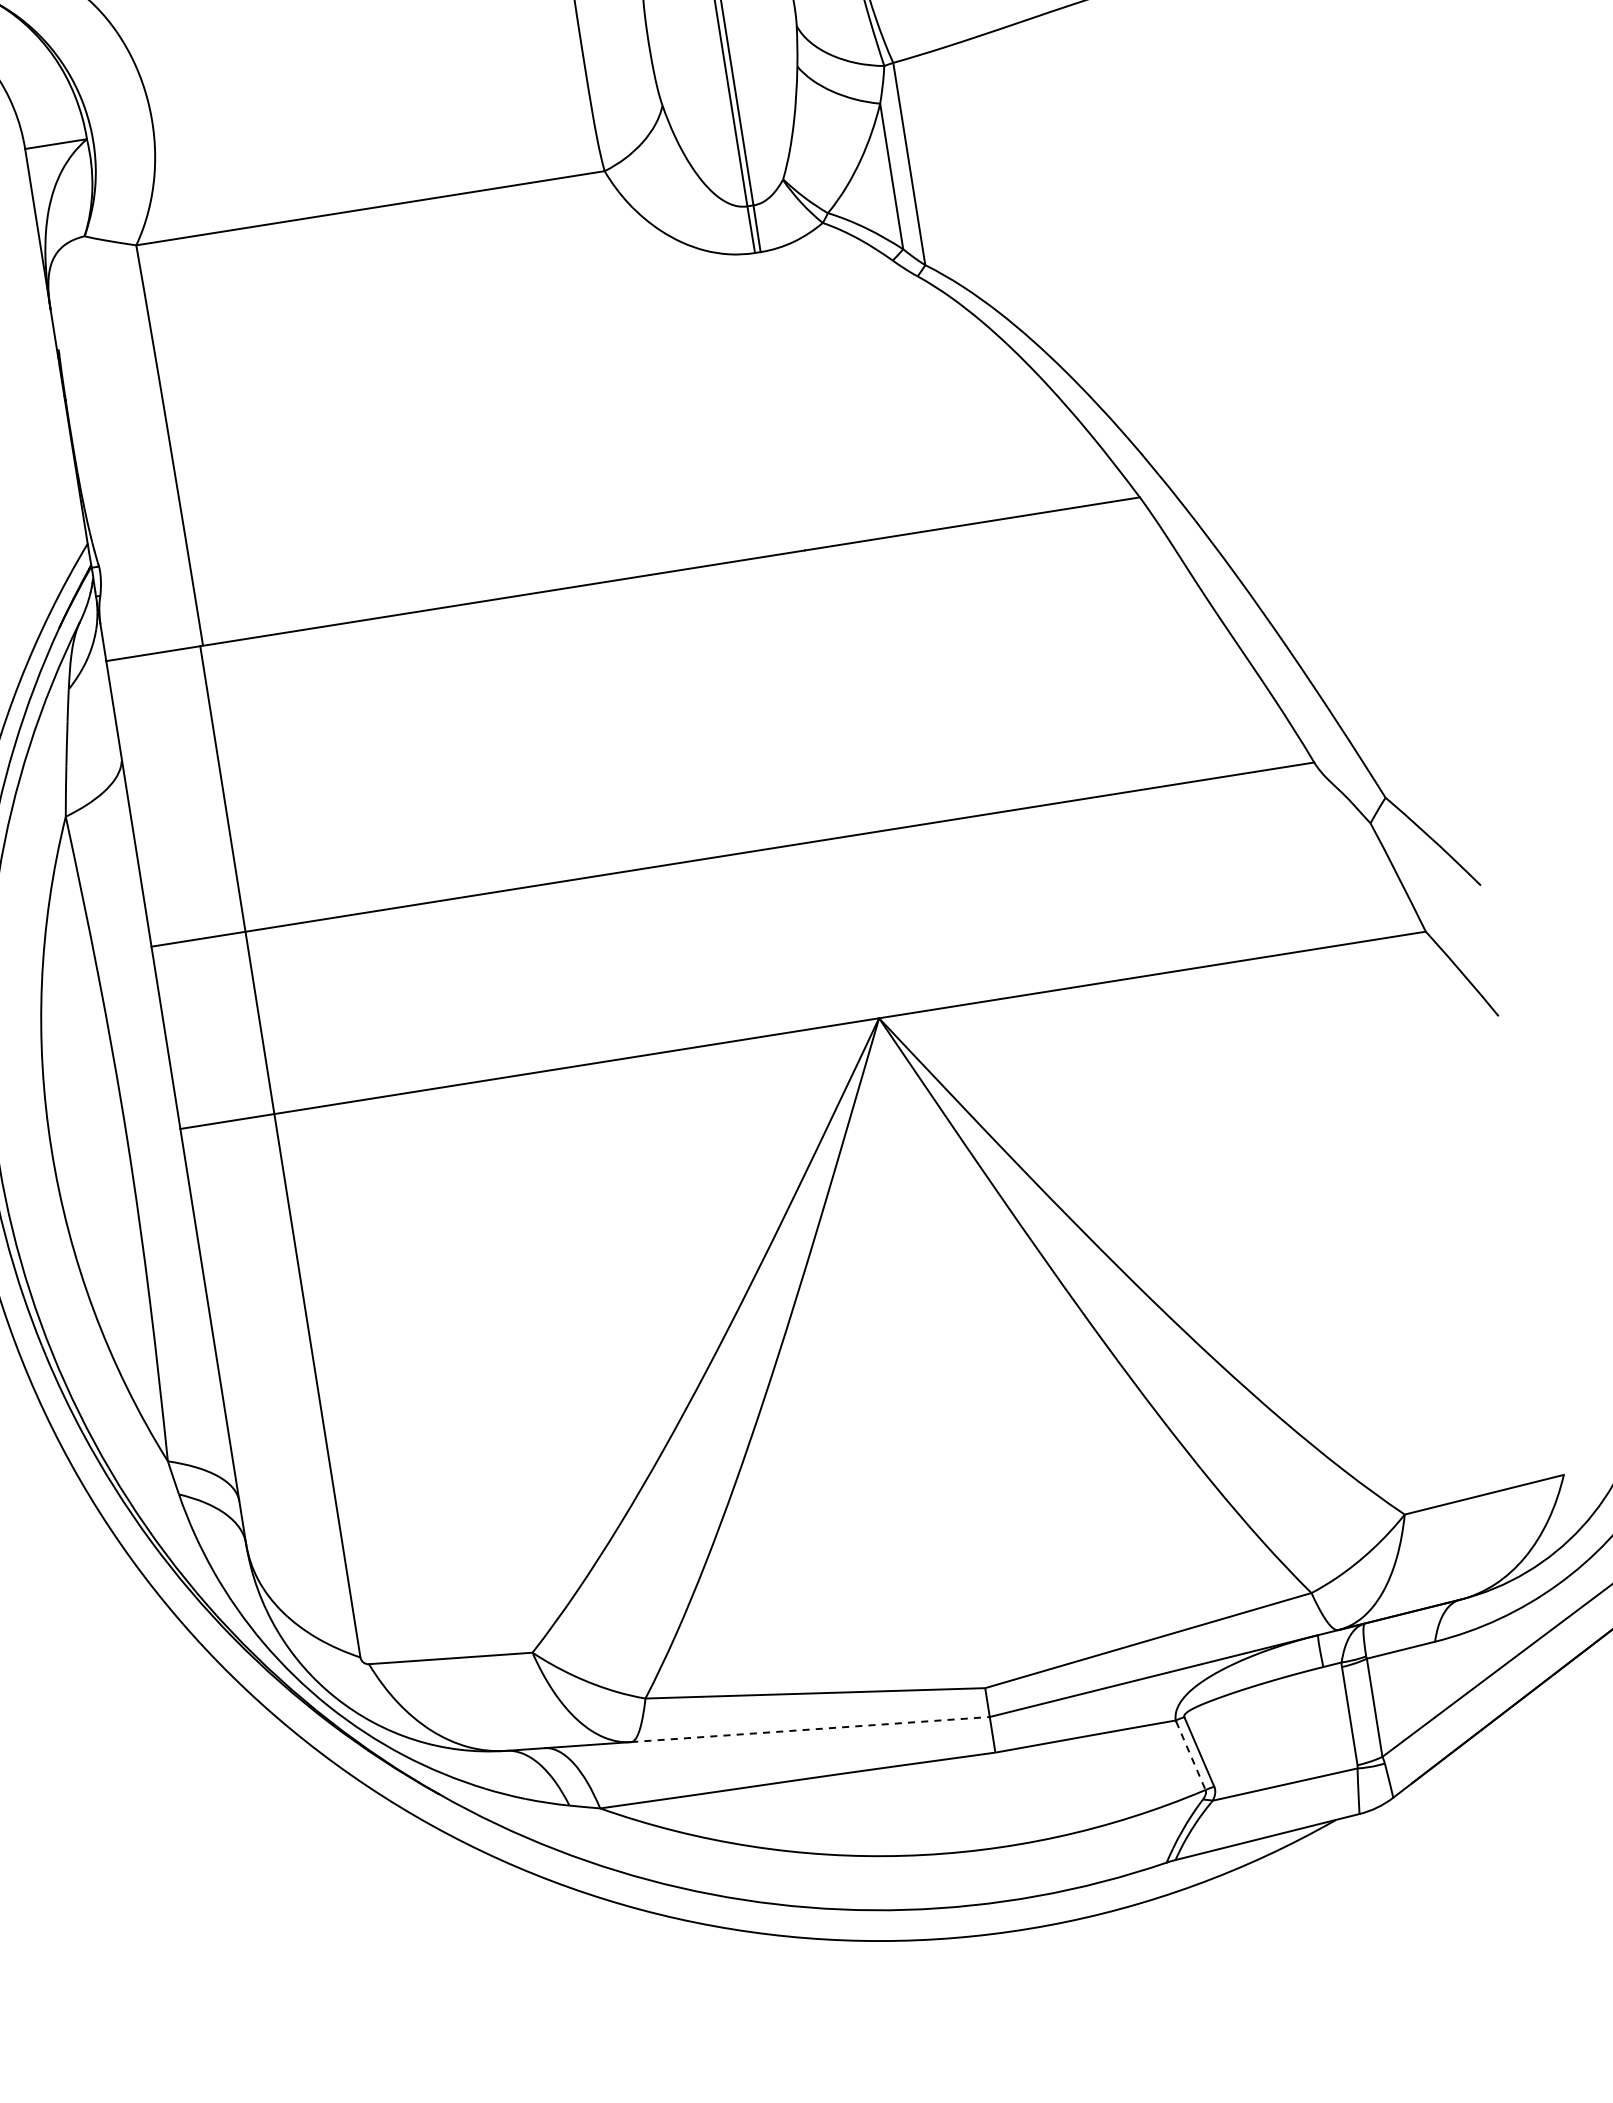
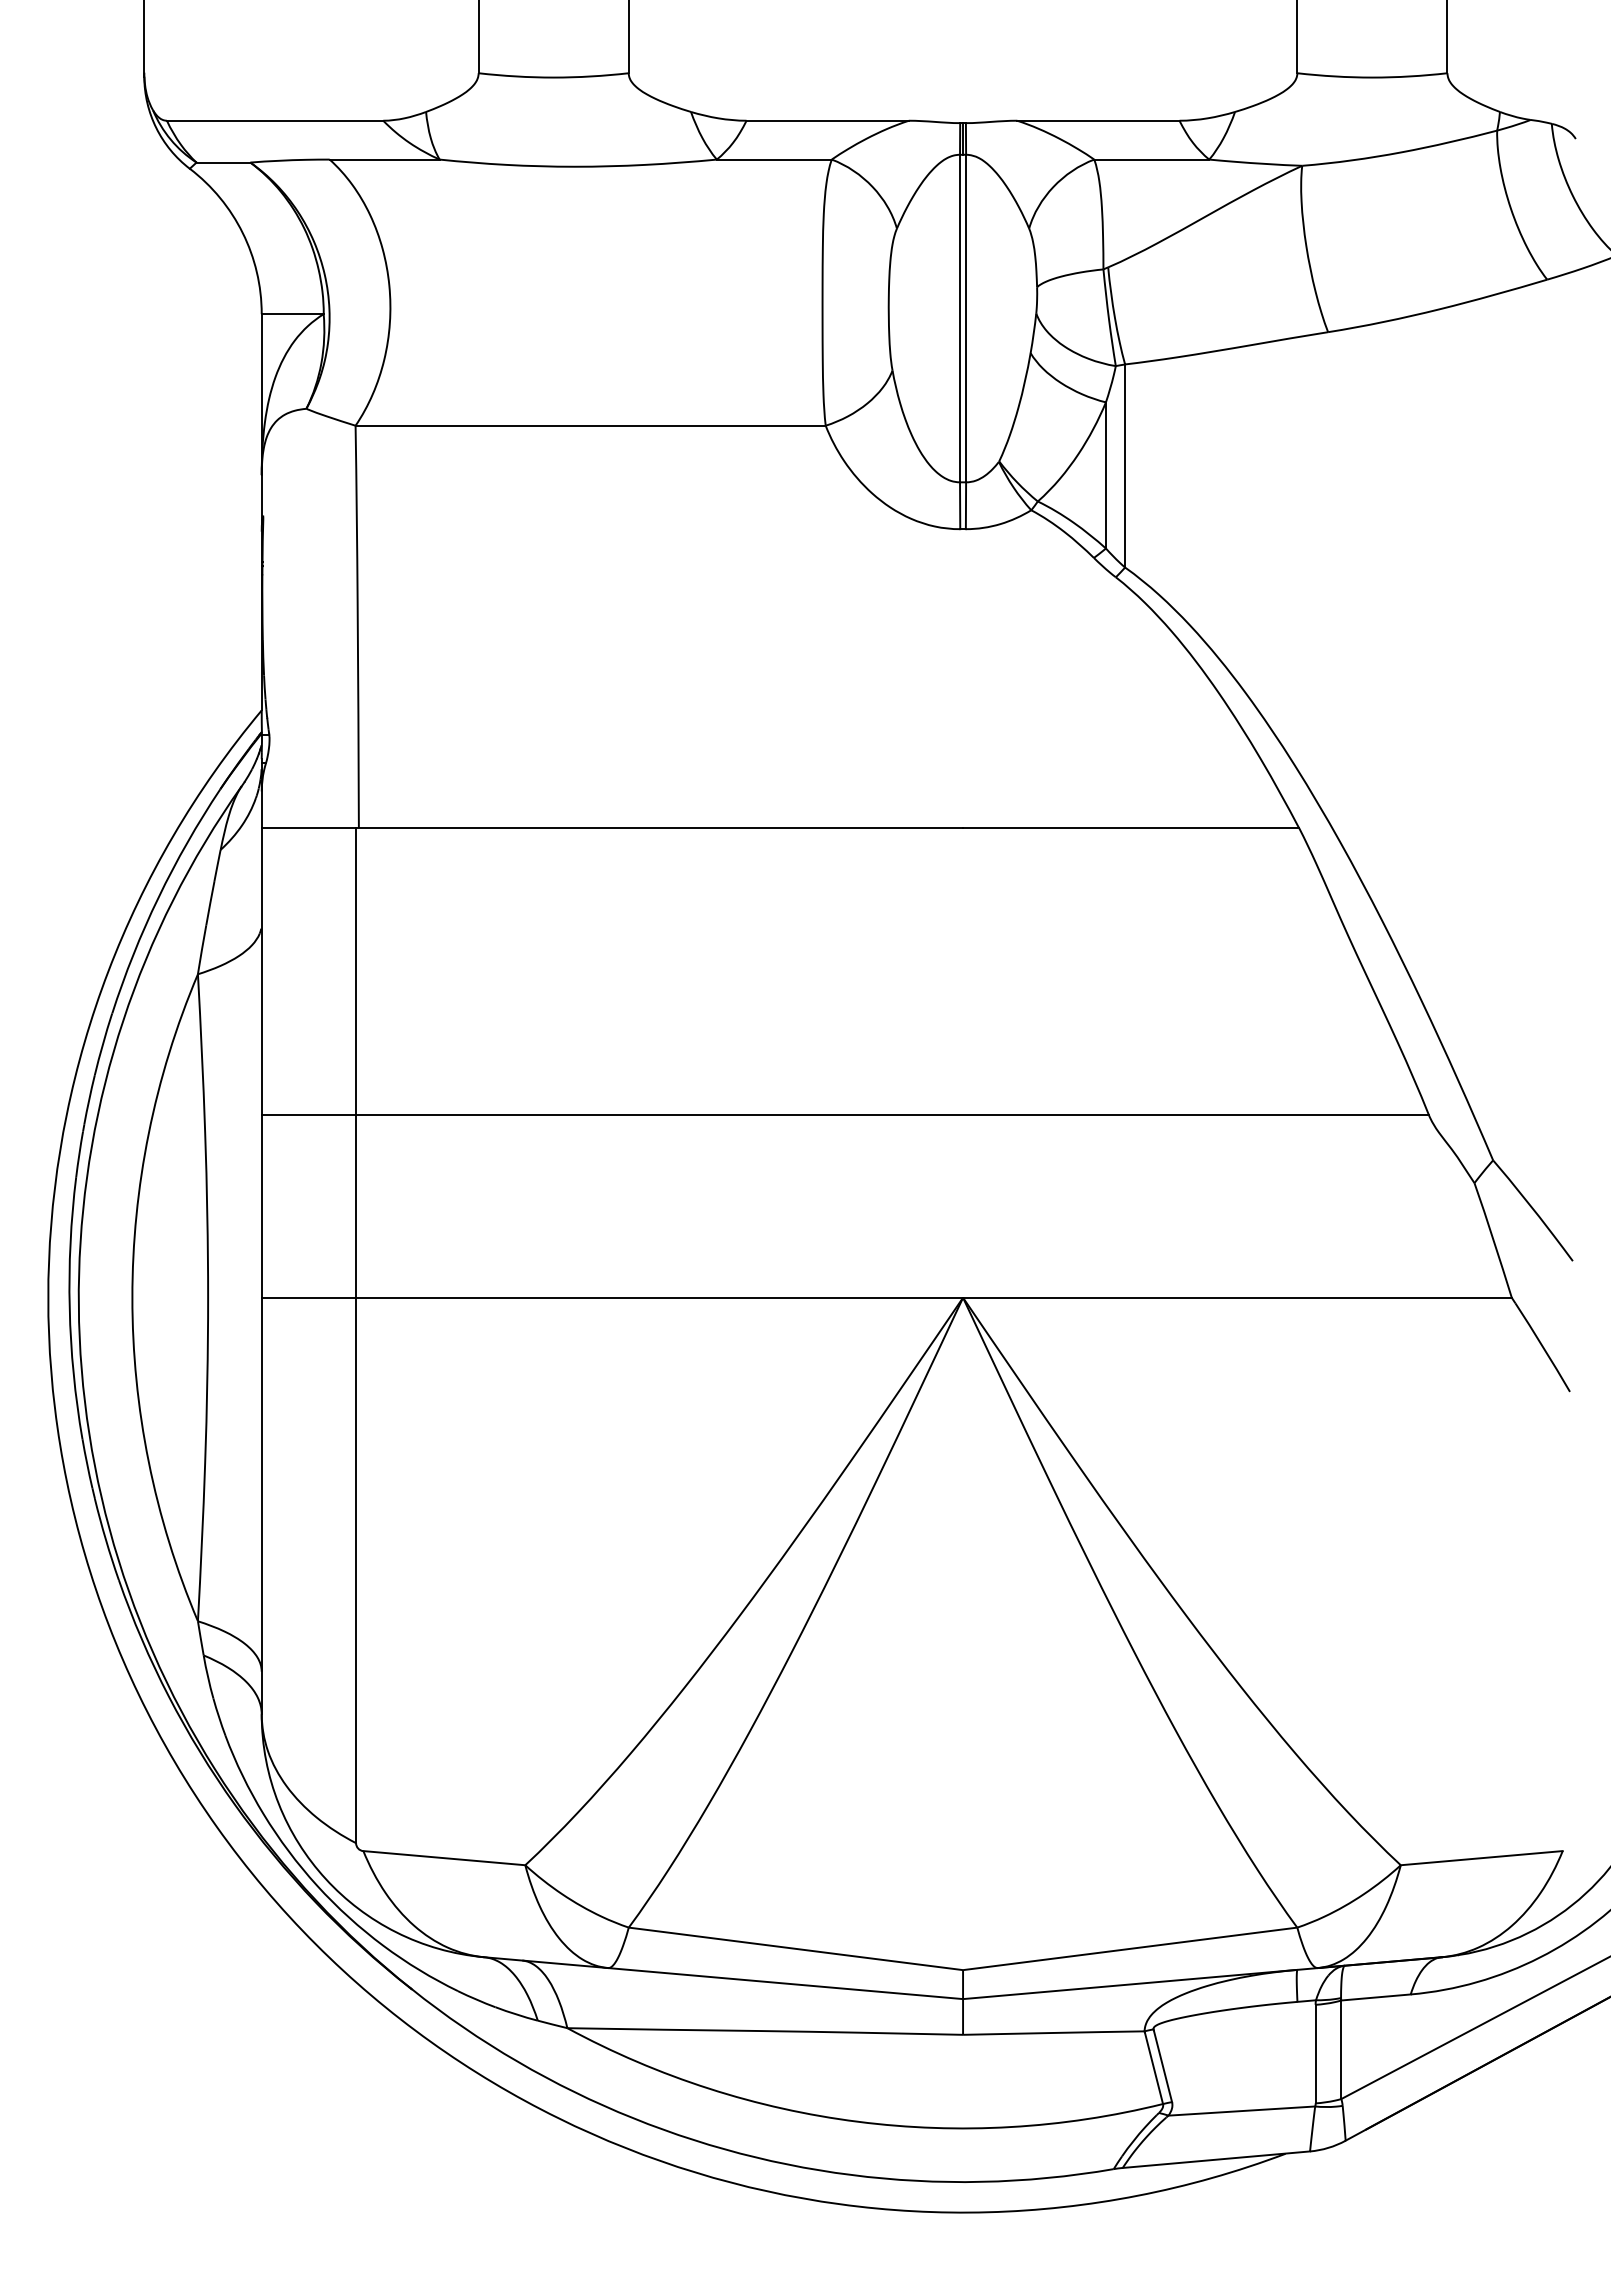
line: (811, 1729) -> (786, 1983), dashed -> solid
line: (1190, 1756) -> (1153, 2068), dashed -> solid

